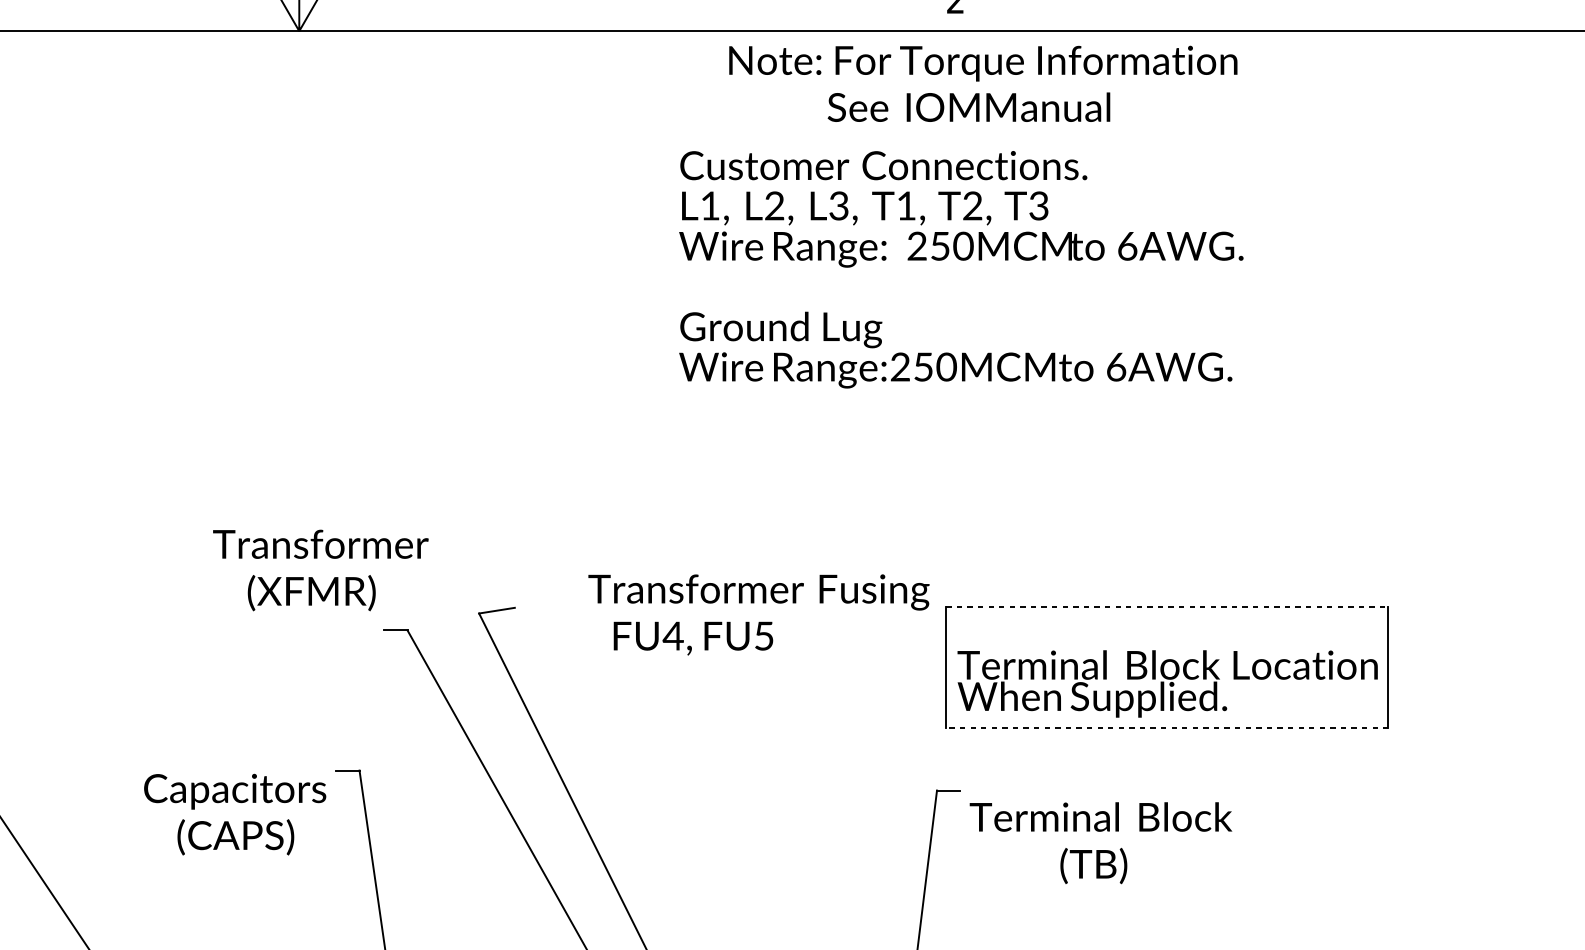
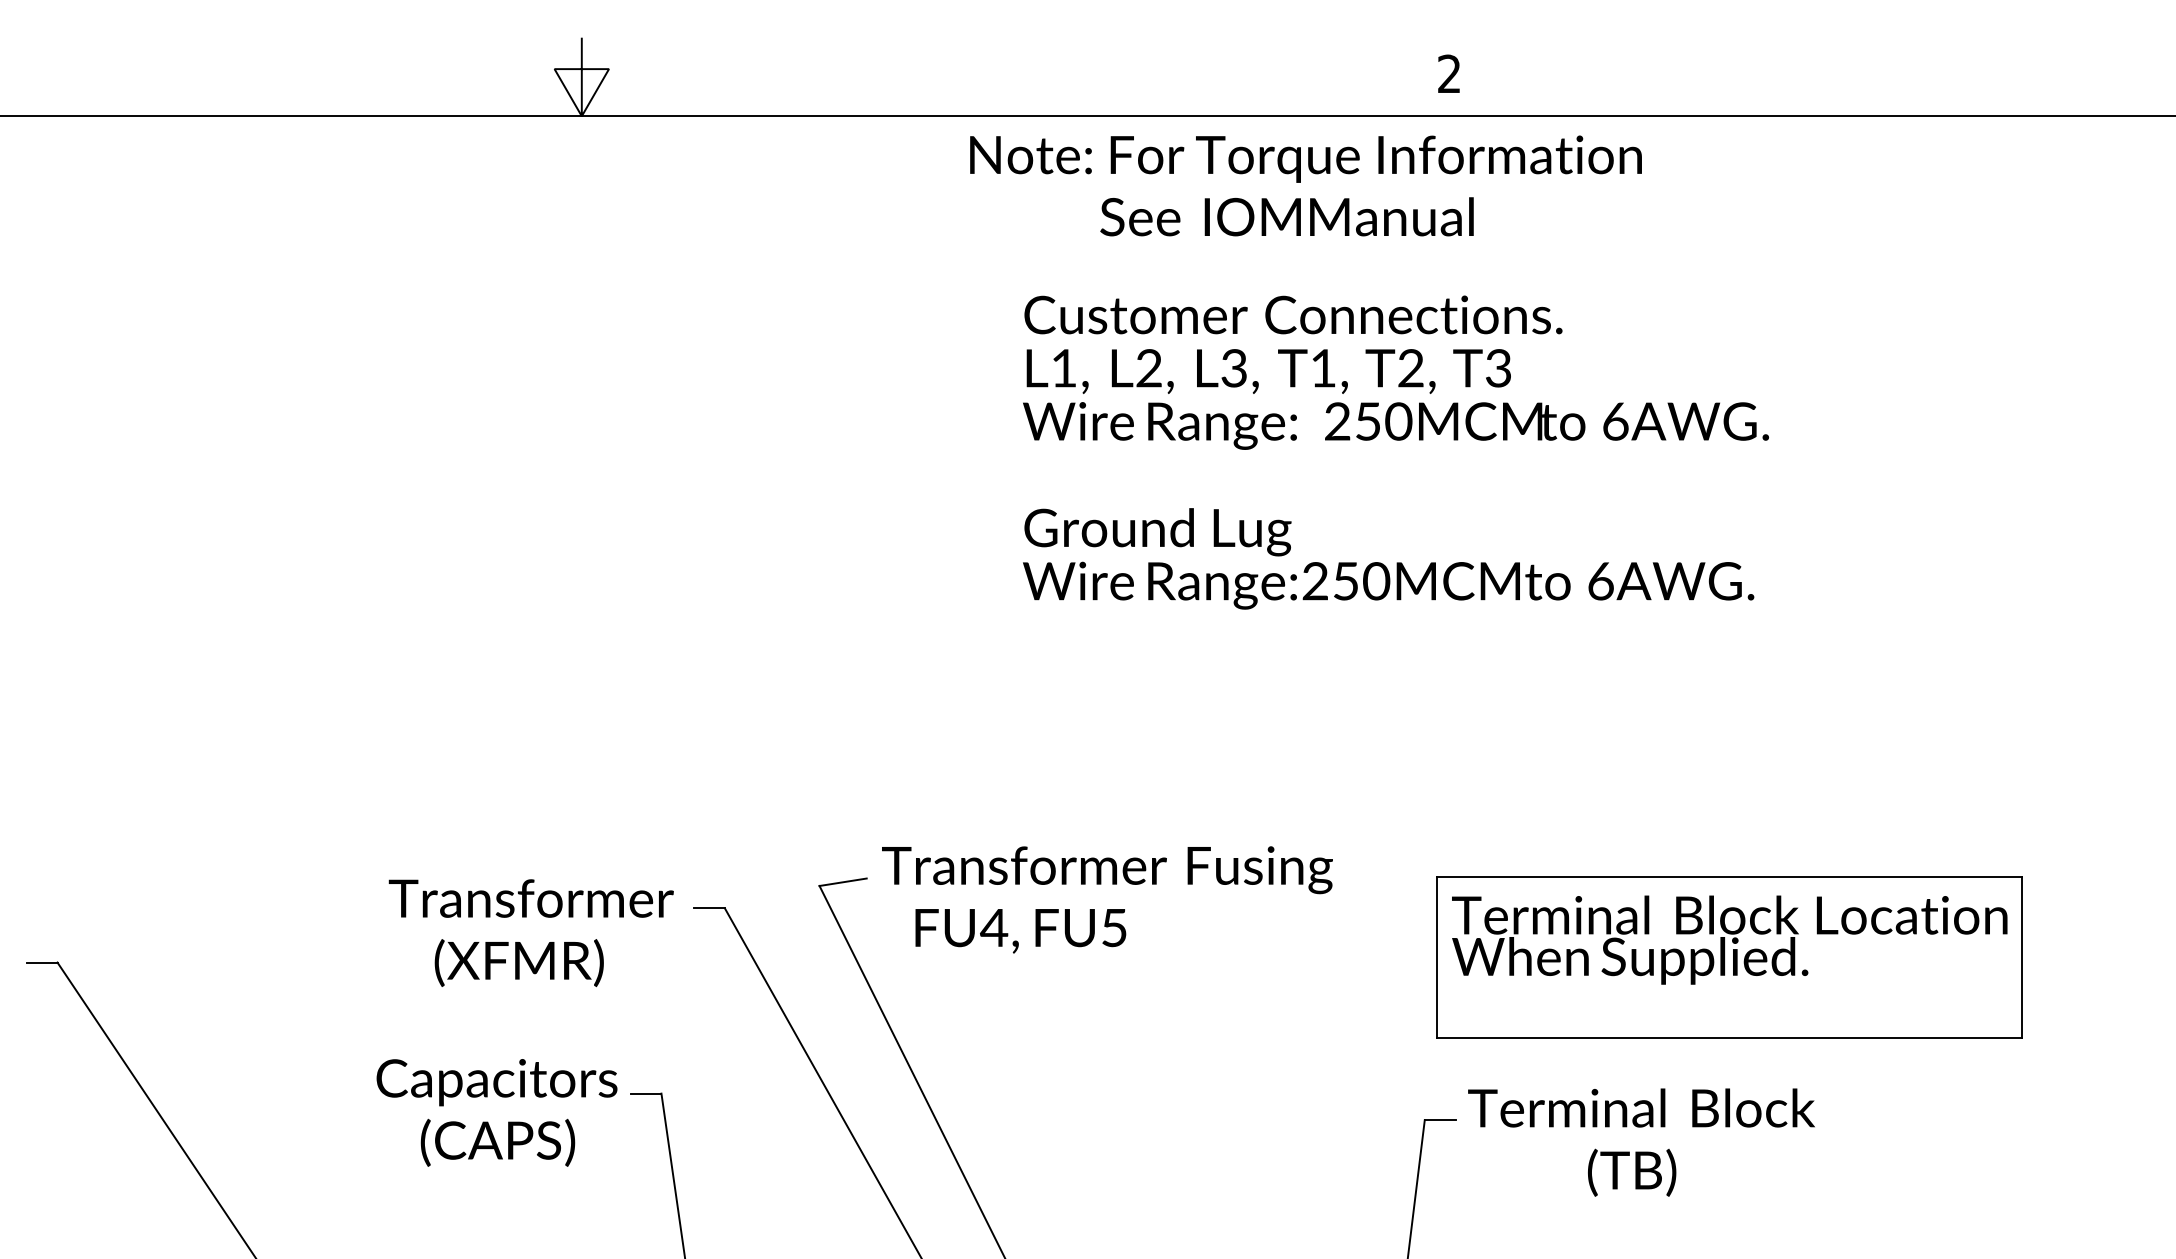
text: (982, 83) -> (1305, 185), moved
text: (960, 269) -> (1395, 452), moved
text: (320, 570) -> (530, 933), moved
line: (1167, 607) -> (1729, 877), dashed -> solid
text: (759, 614) -> (1107, 899), moved
text: (1167, 683) -> (1729, 939), moved
line: (1166, 728) -> (1728, 1037), dashed -> solid
text: (234, 814) -> (496, 1112), moved
text: (1100, 843) -> (1641, 1142), moved

